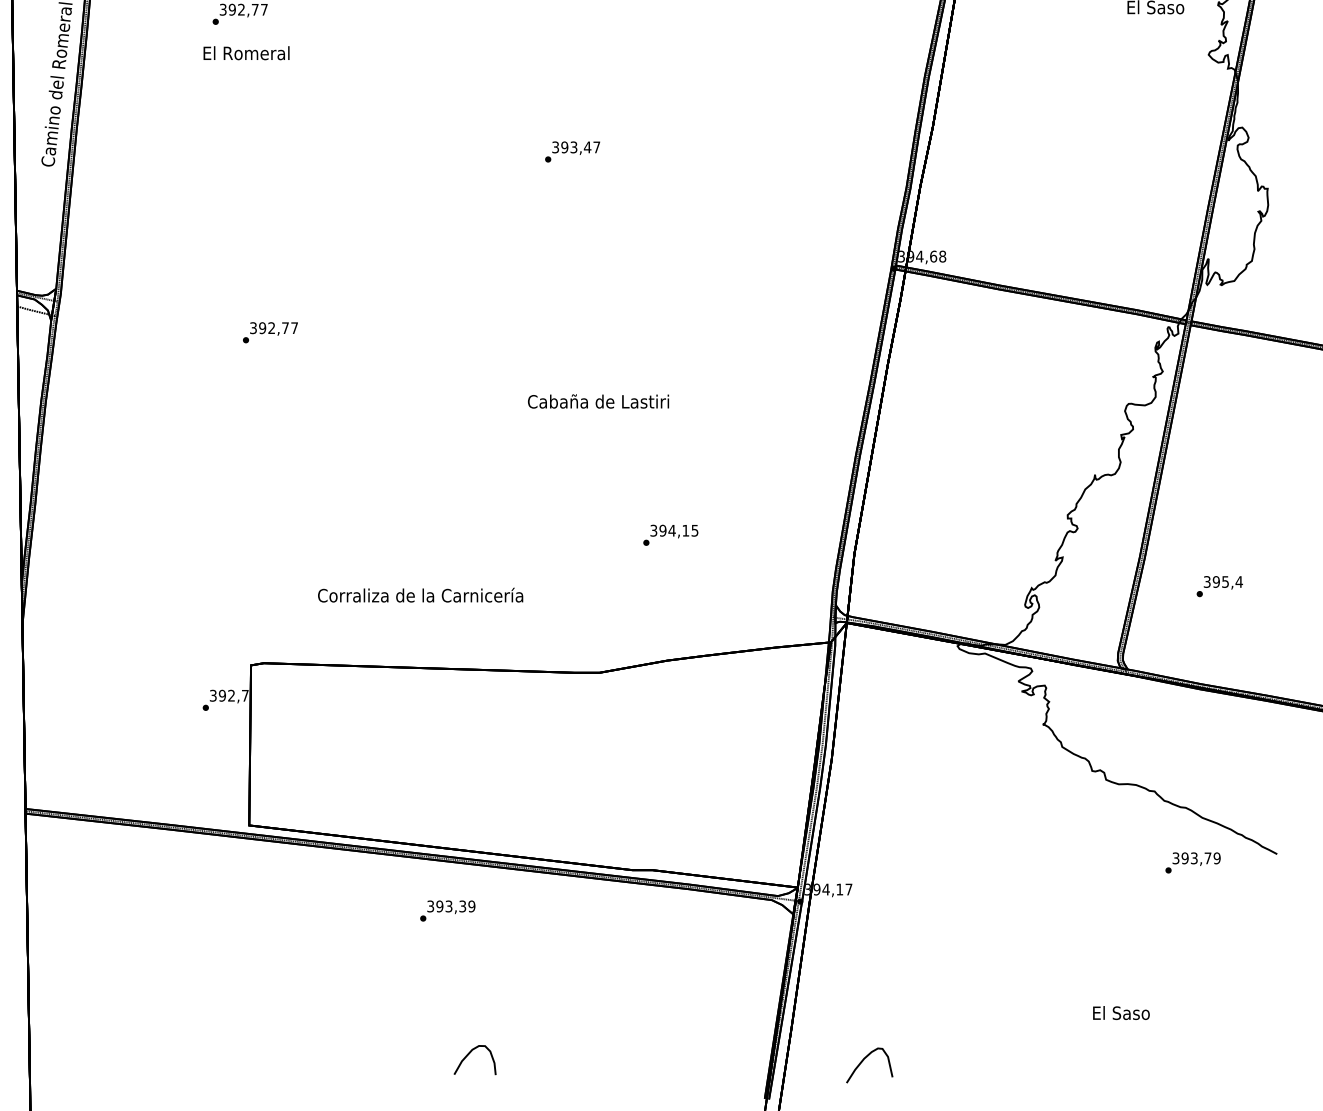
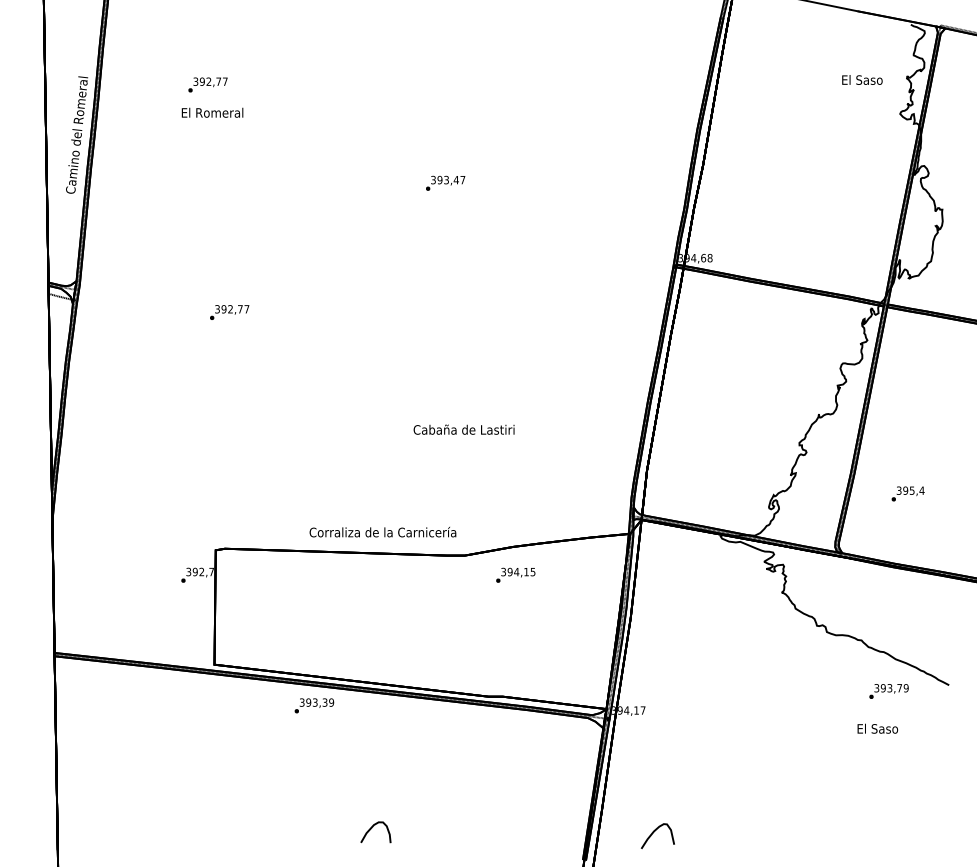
text: (597, 401) -> (463, 429), moved
text: (670, 534) -> (515, 574), moved
text: (419, 595) -> (382, 532), moved
text: (447, 910) -> (314, 705), moved
text: (1120, 1012) -> (877, 728), moved

